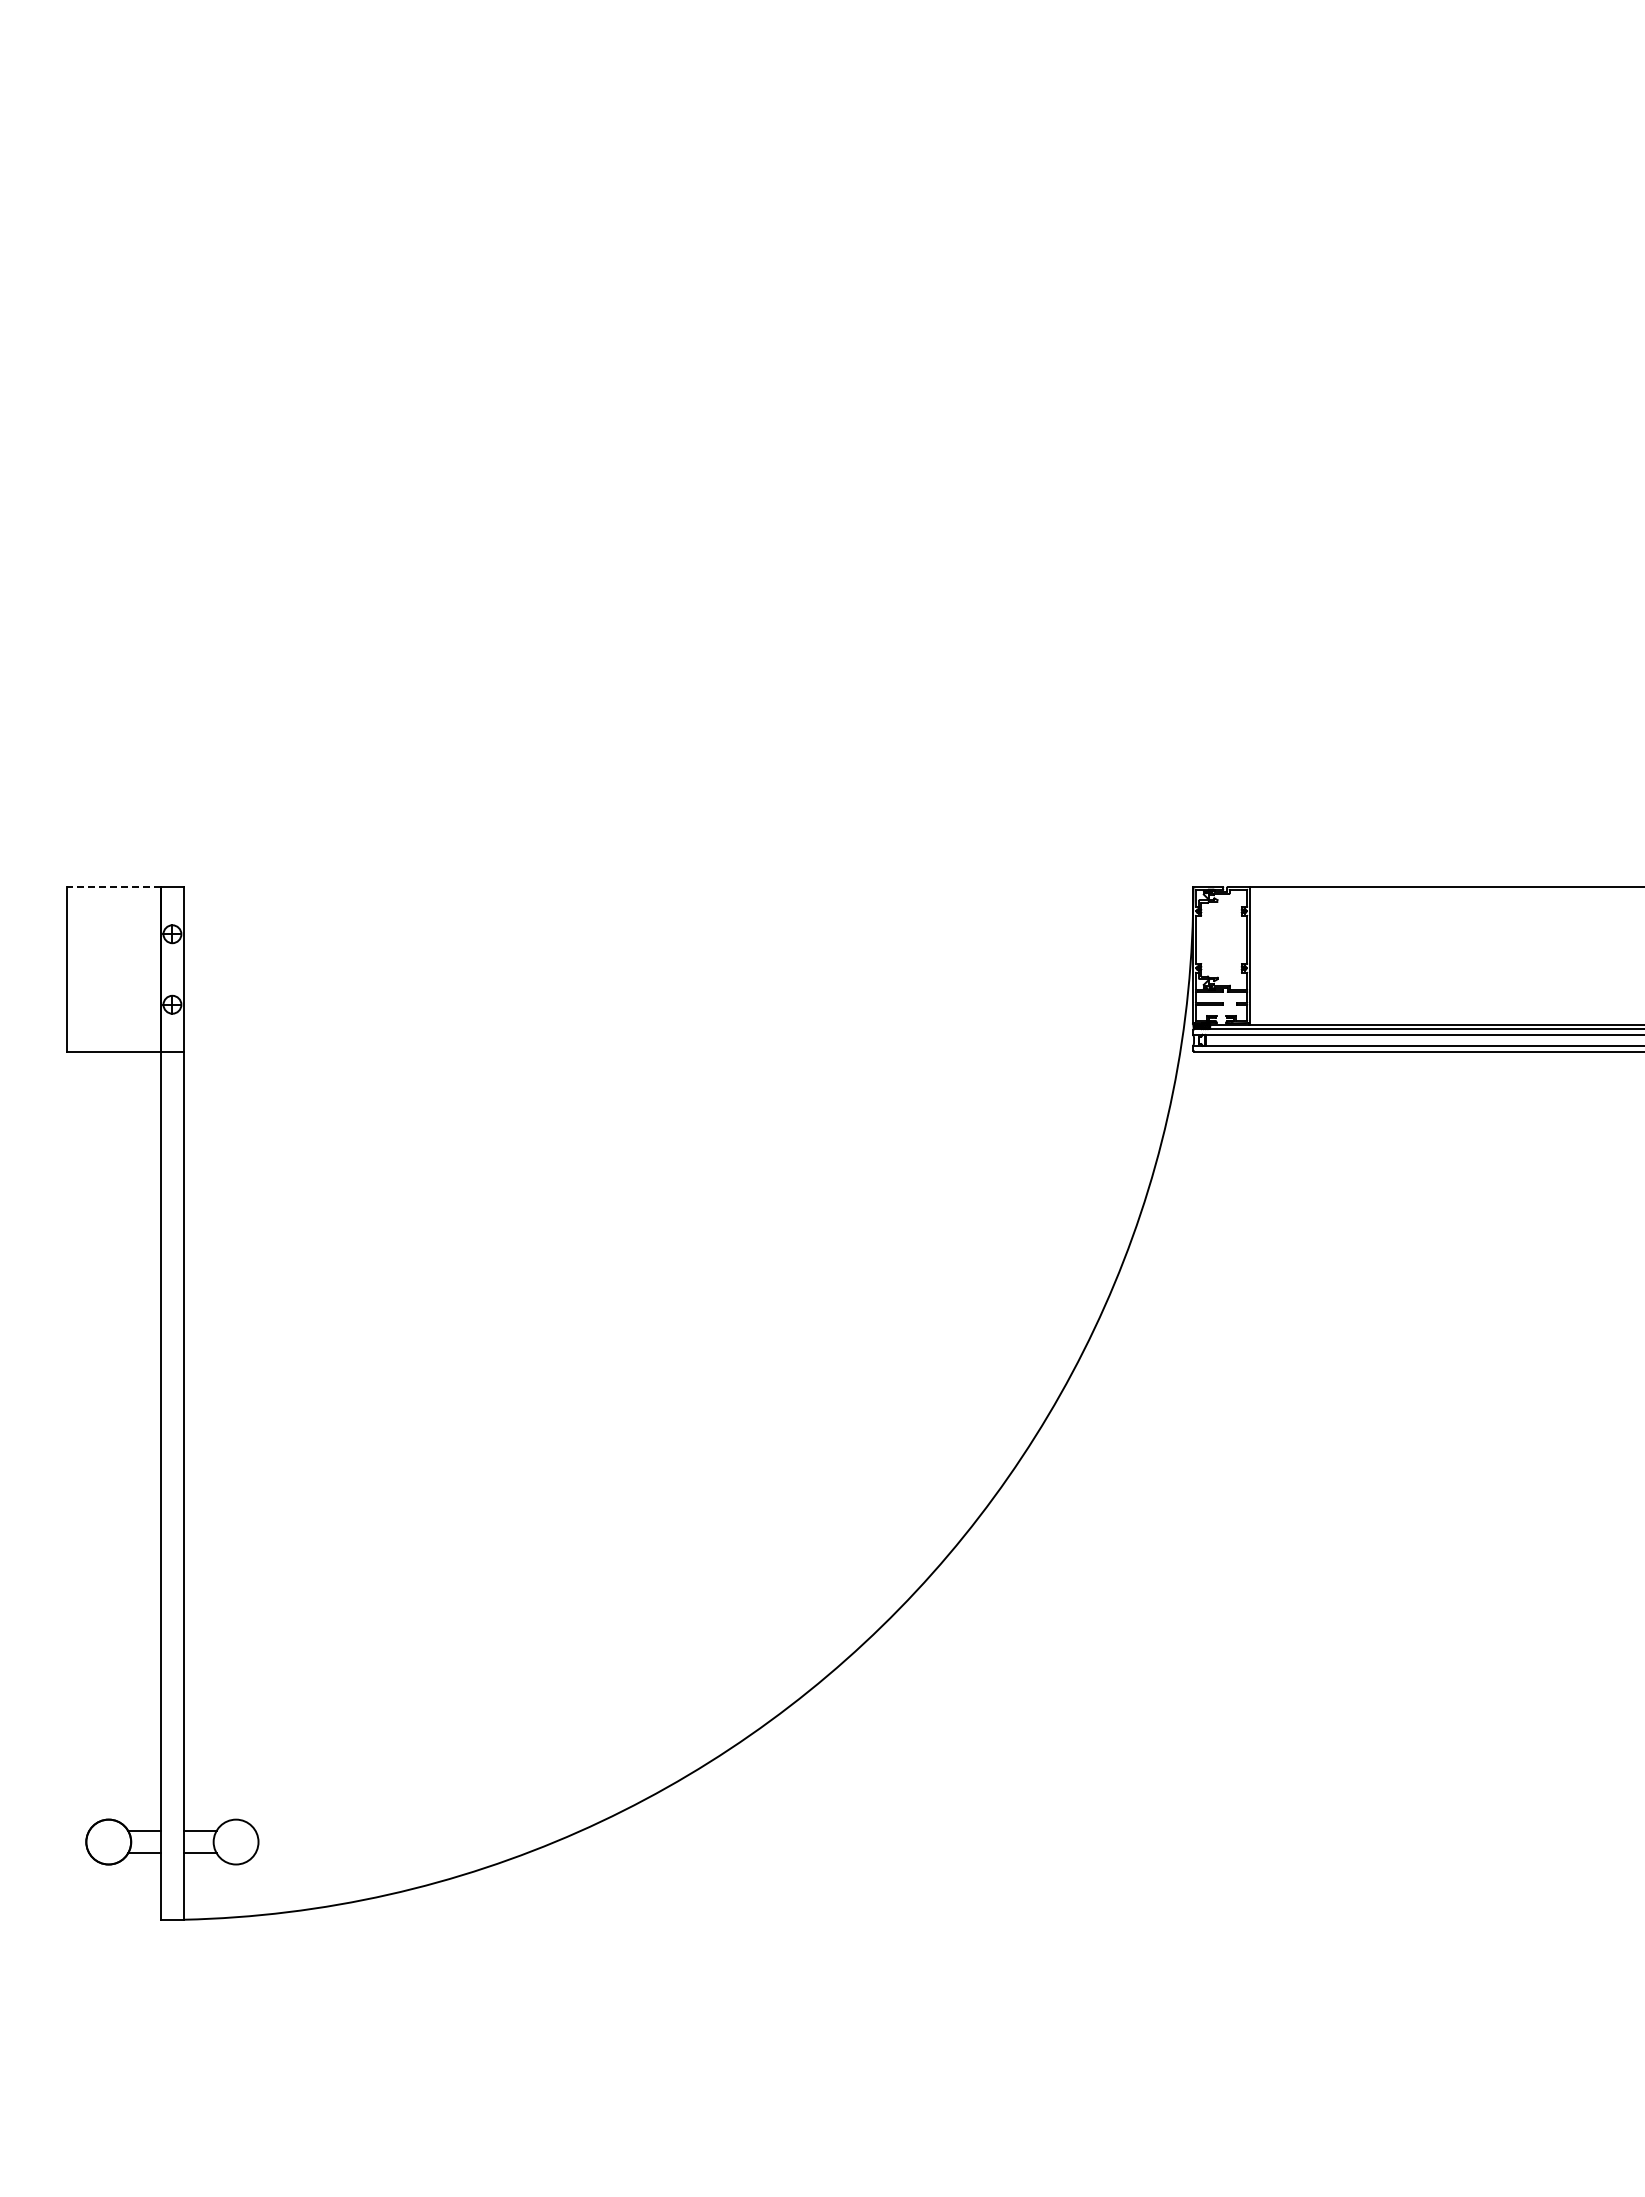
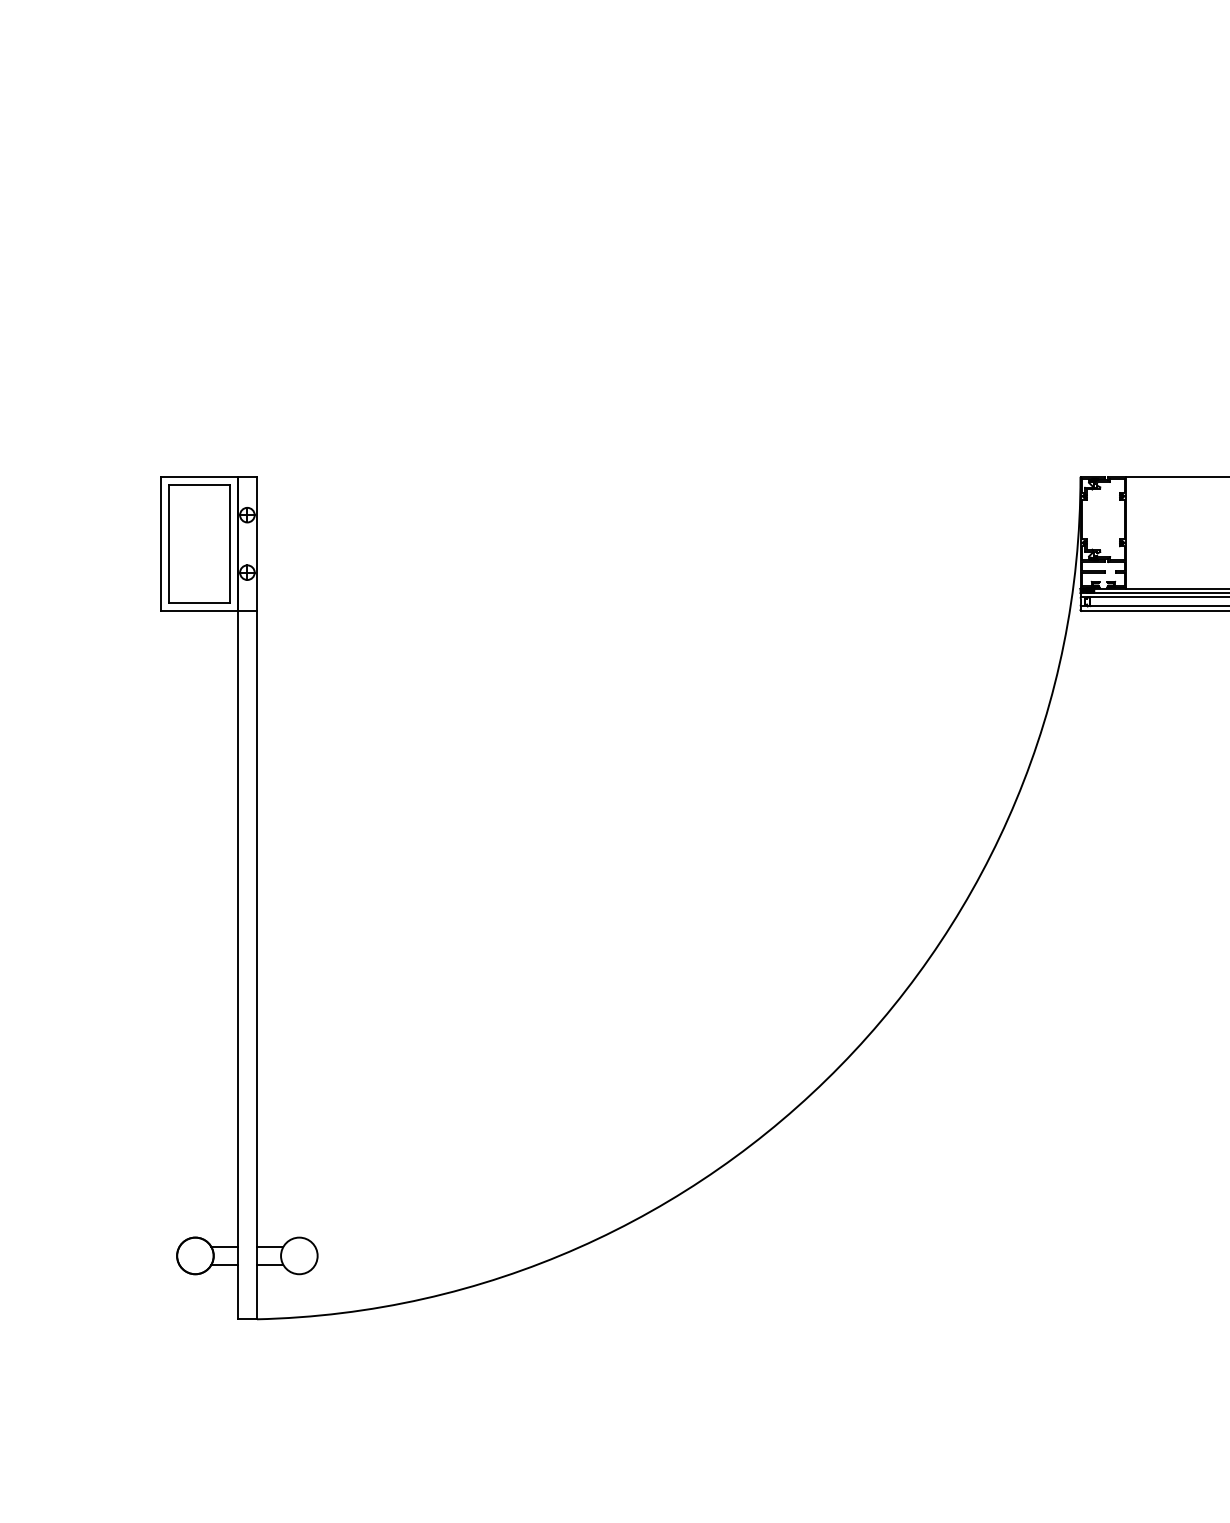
line: (113, 887) -> (199, 477), dashed -> solid
part: (113, 969) -> (199, 543), added

